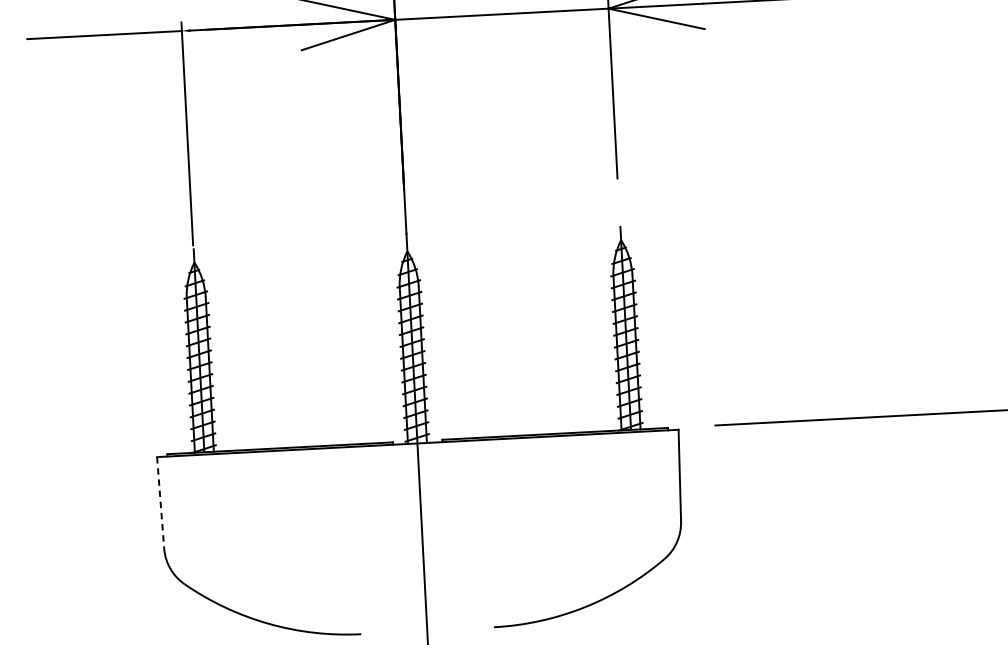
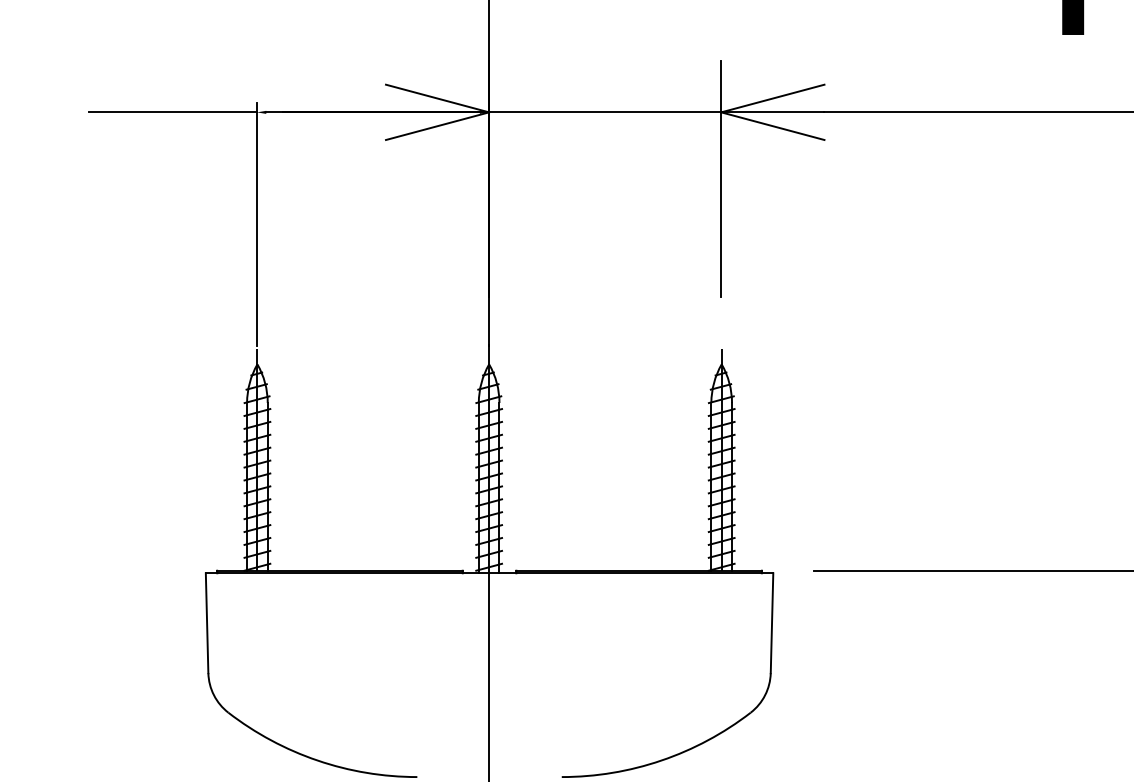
line: (161, 503) -> (207, 623), dashed -> solid

